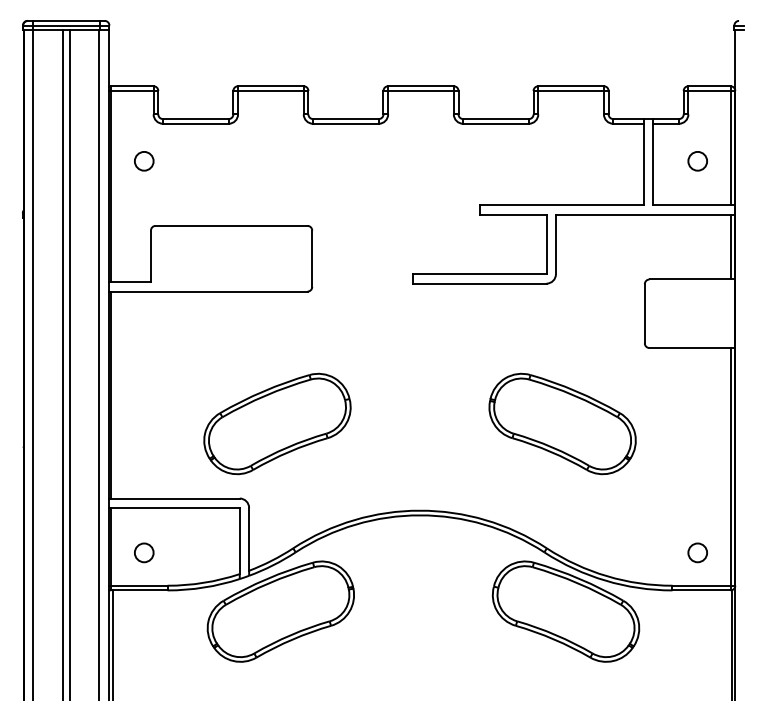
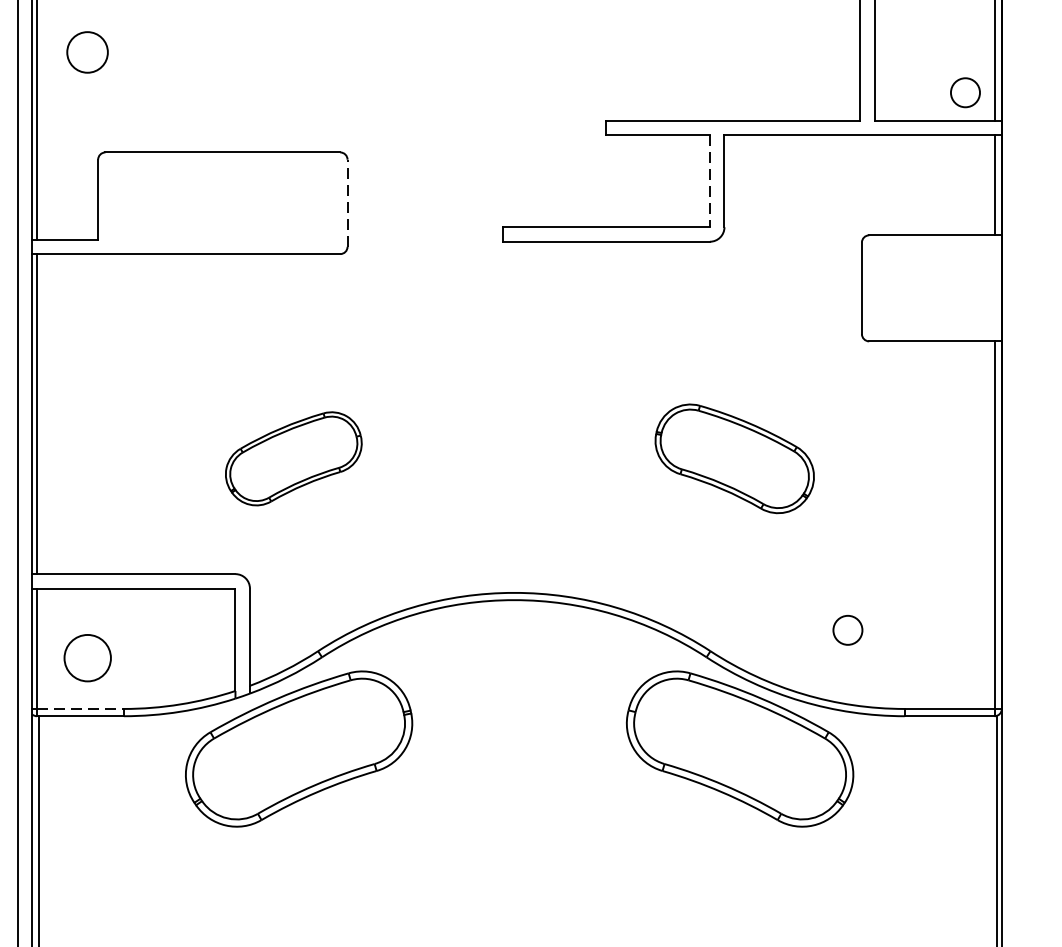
circle: (144, 161) -> (88, 52), size x1.4
circle: (697, 161) -> (965, 93), moved
line: (546, 244) -> (709, 181), solid -> dashed
line: (312, 258) -> (347, 202), solid -> dashed
part: (277, 423) -> (293, 458), size x0.6
part: (562, 423) -> (734, 458), size x0.7
circle: (143, 552) -> (86, 657), size x1.6
circle: (697, 552) -> (847, 629), moved
line: (140, 585) -> (81, 708), solid -> dashed

